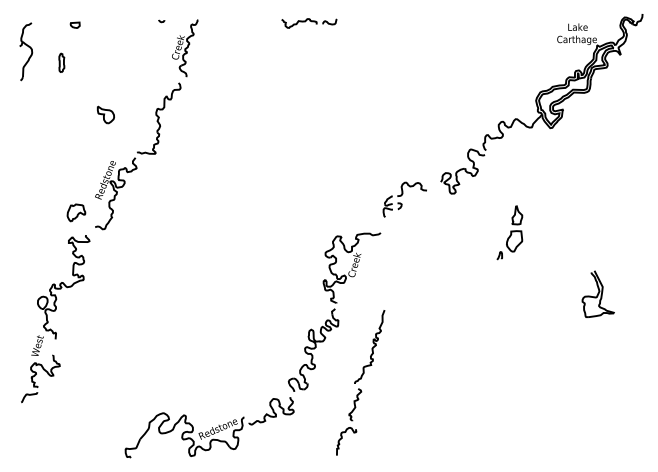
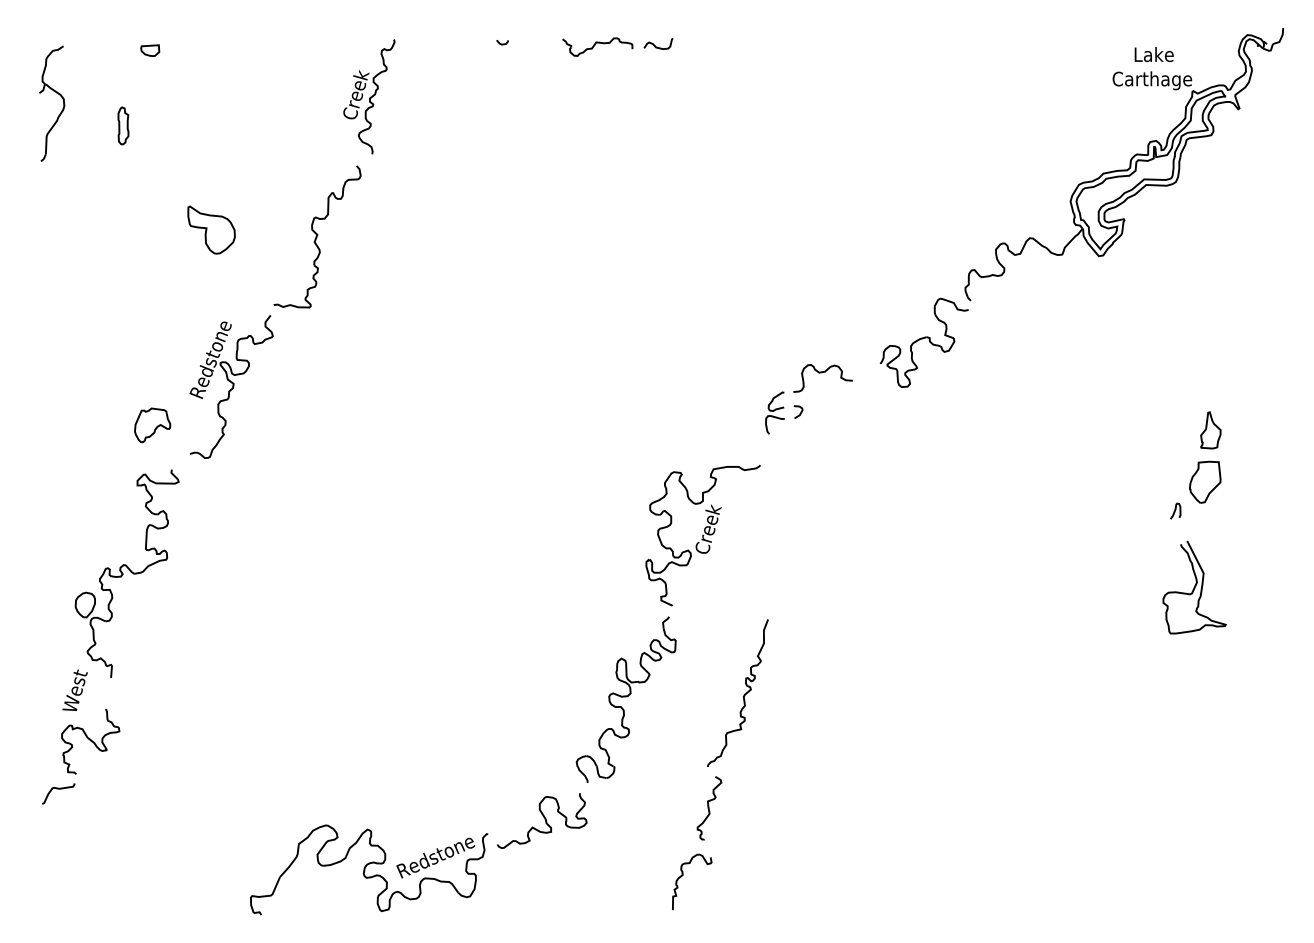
curve: (161, 21) -> (502, 43), moved
part: (105, 114) -> (210, 228), size x1.43
part: (509, 232) -> (1195, 464), moved

